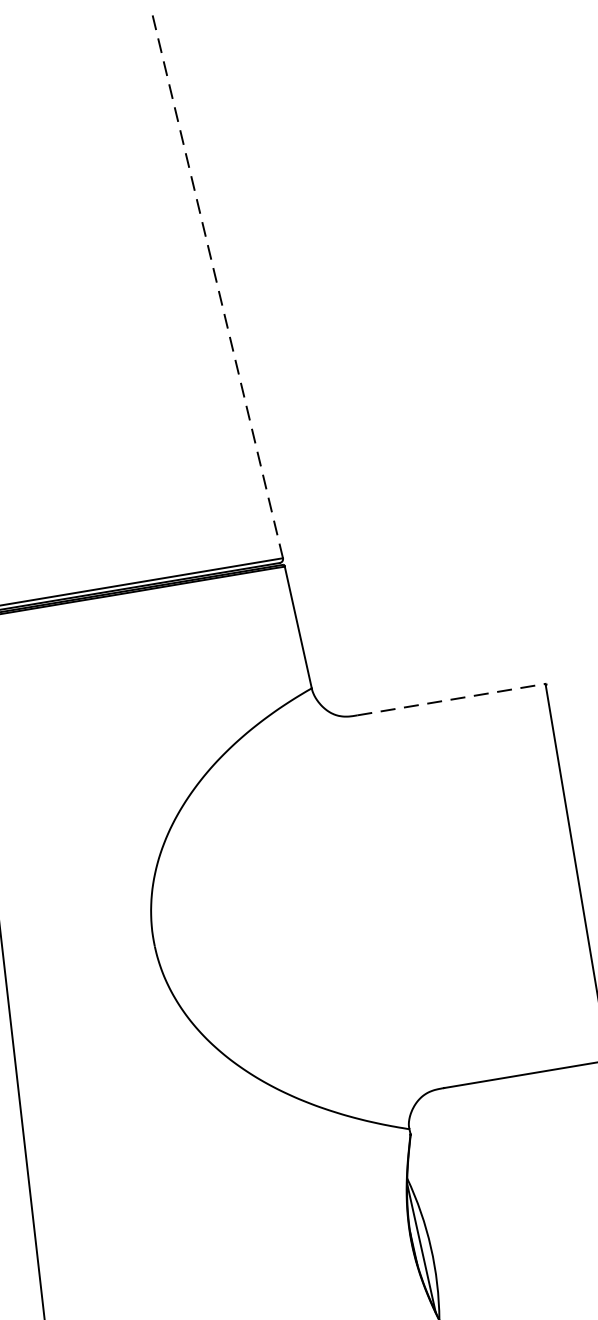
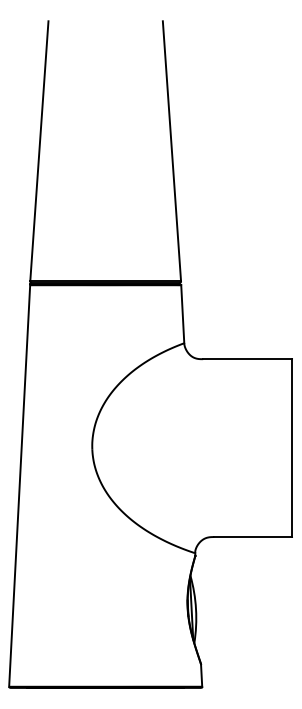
line: (216, 284) -> (171, 150), dashed -> solid
line: (453, 699) -> (248, 359), dashed -> solid

